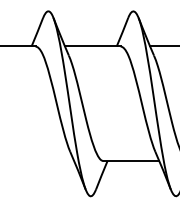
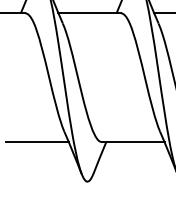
line: (46, 161) -> (37, 142), added

